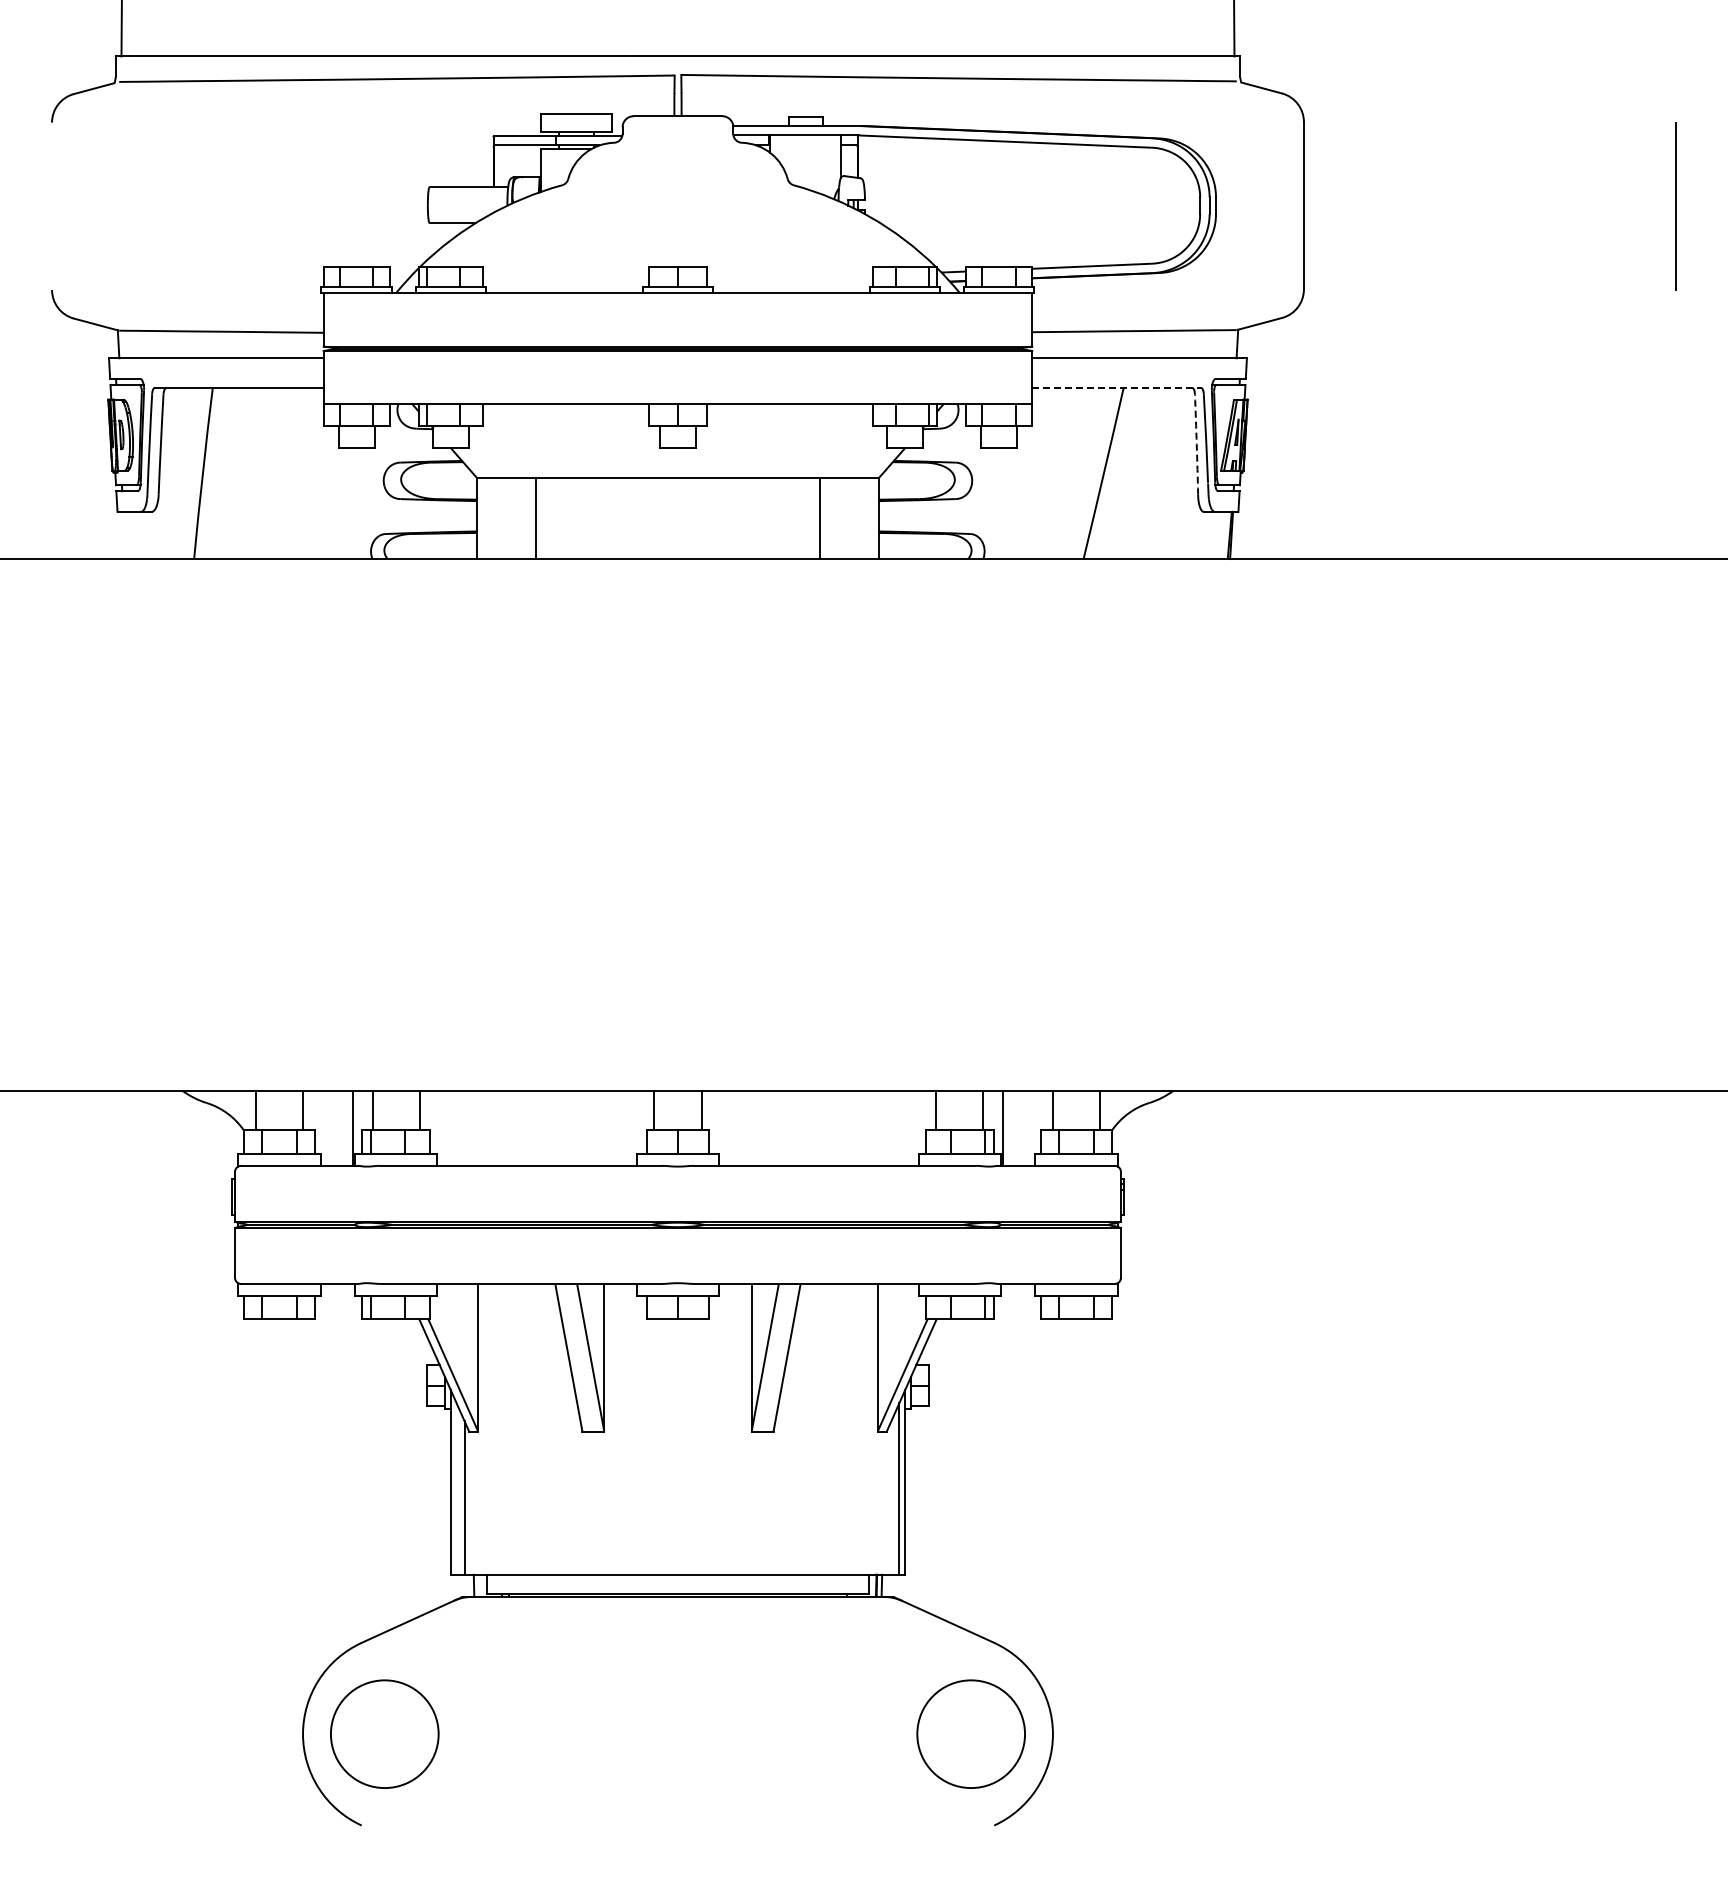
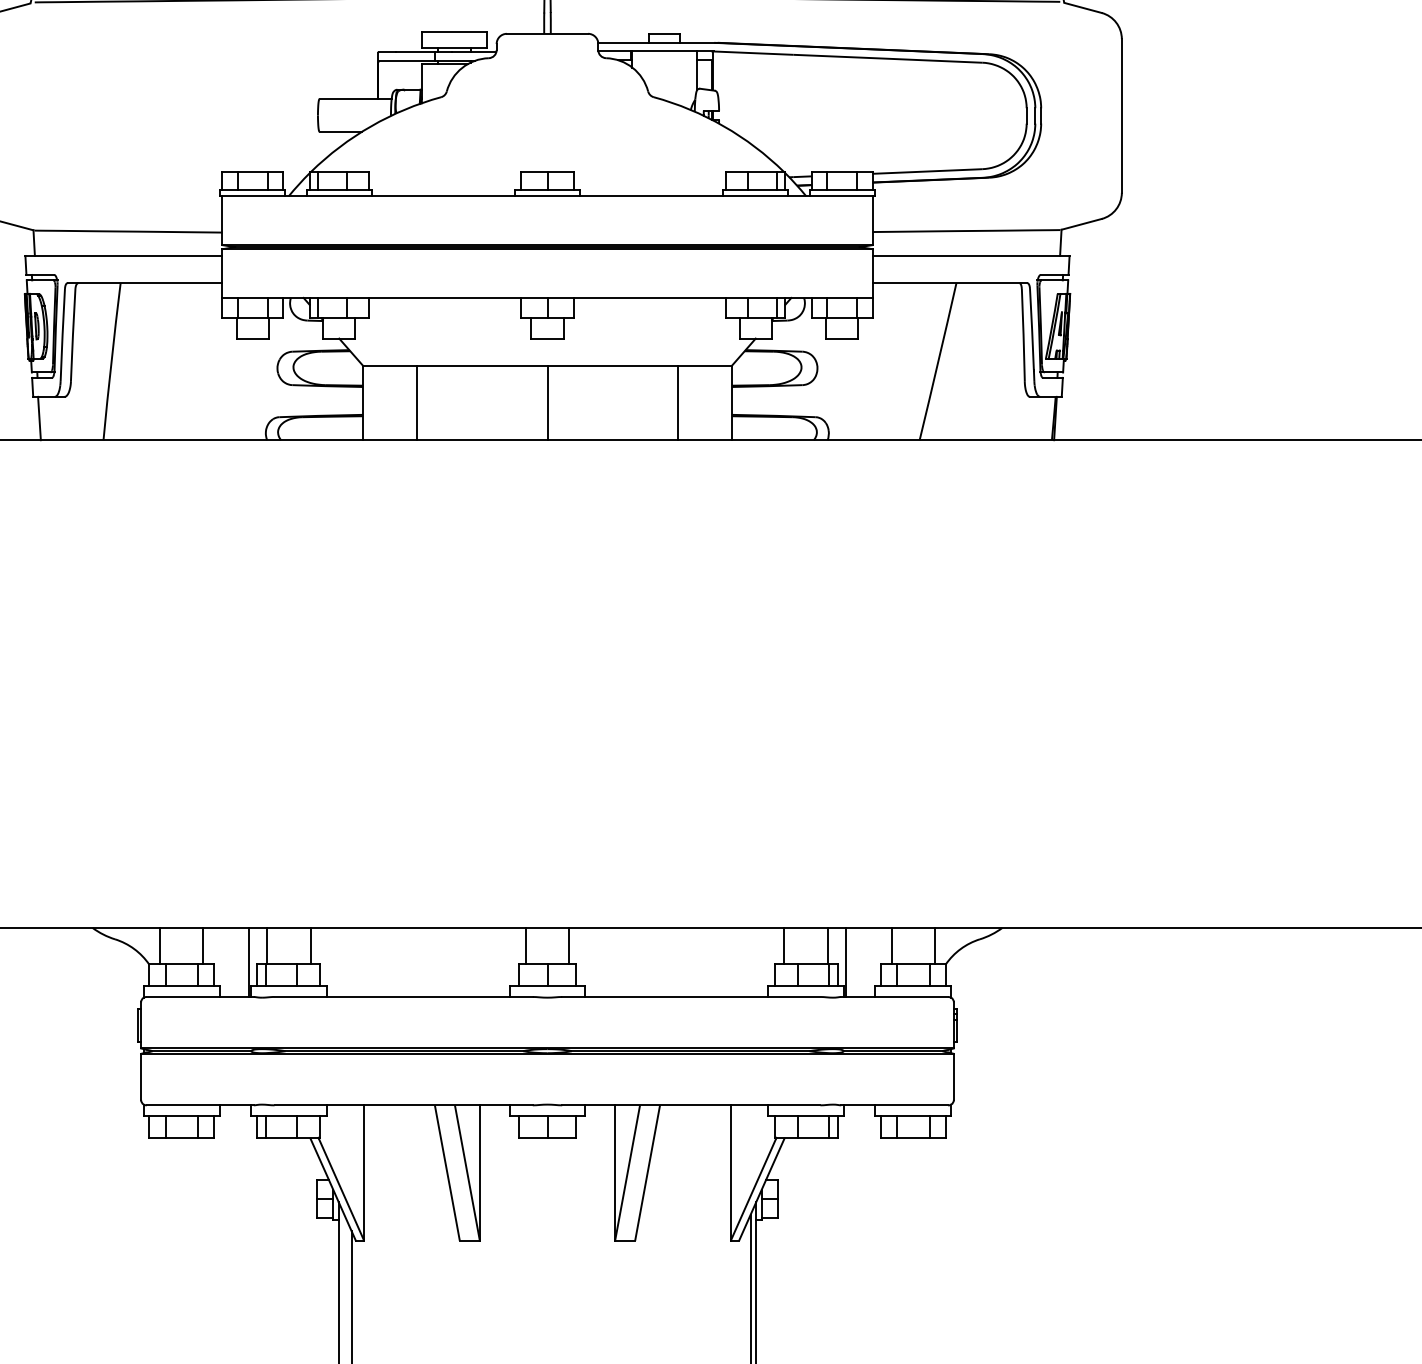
line: (1117, 387) -> (950, 282), dashed -> solid
arc: (1196, 444) -> (1023, 335), dashed -> solid
line: (677, 518) -> (547, 402), added
line: (123, 535) -> (38, 418), added

